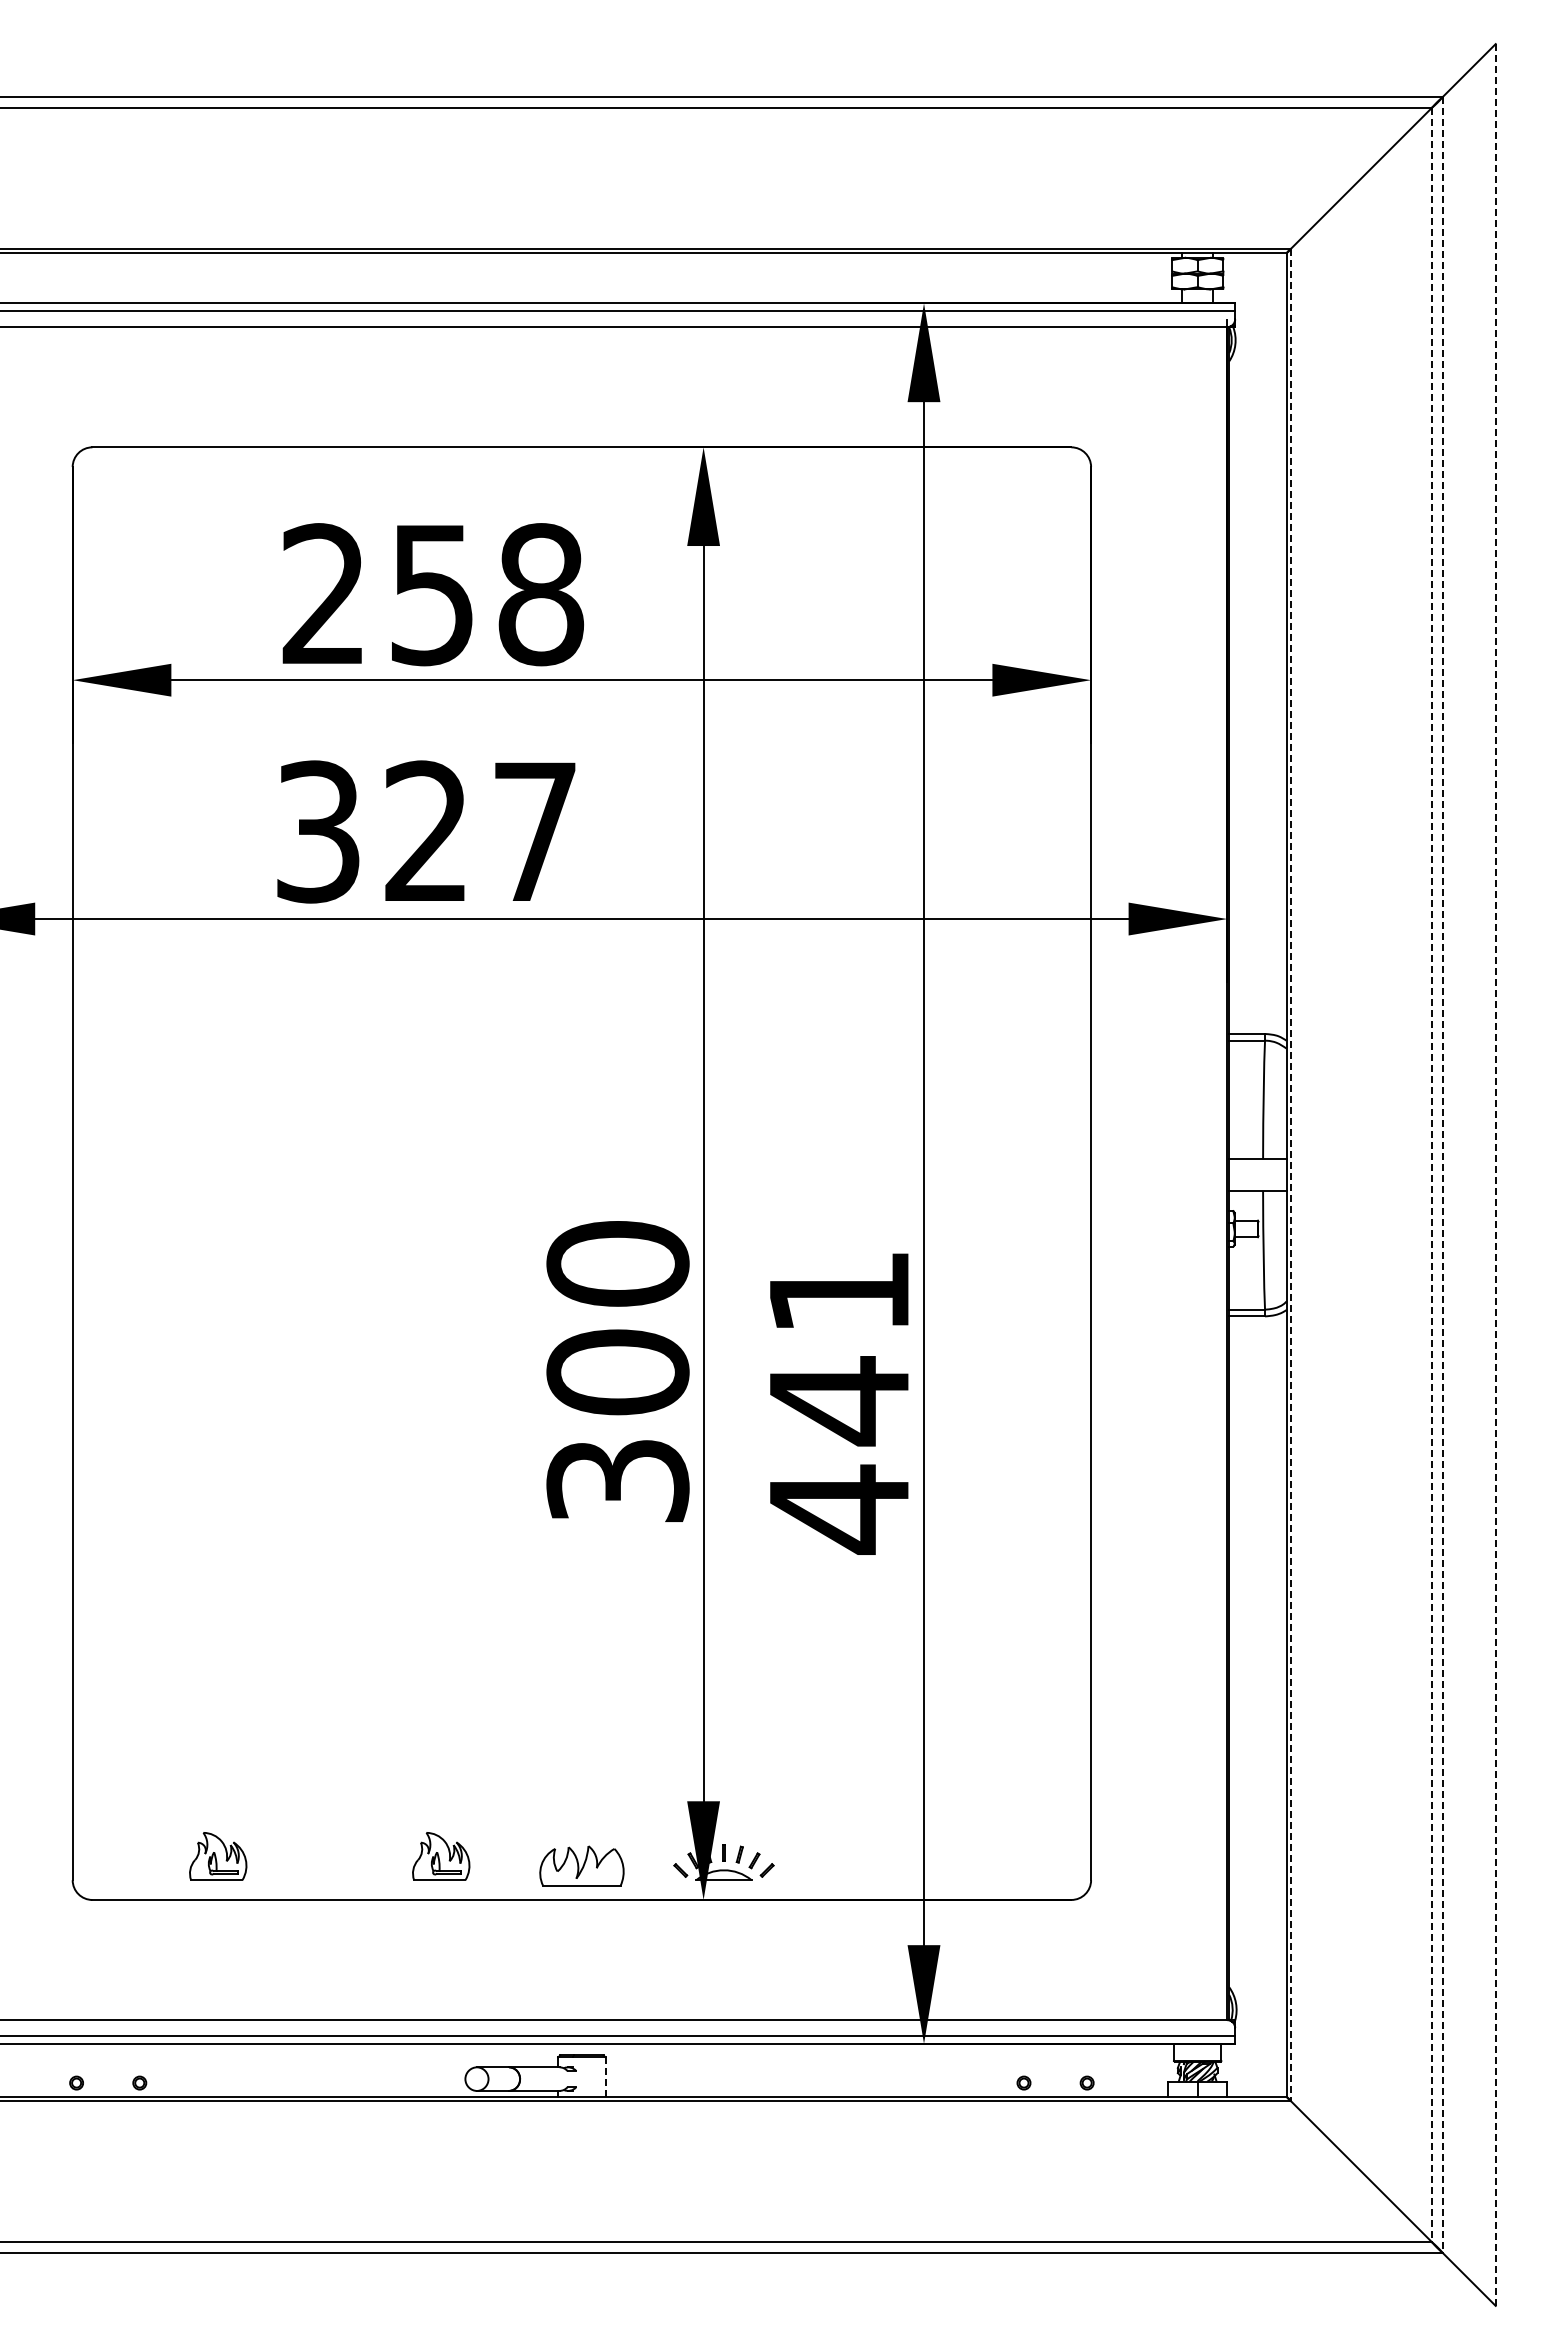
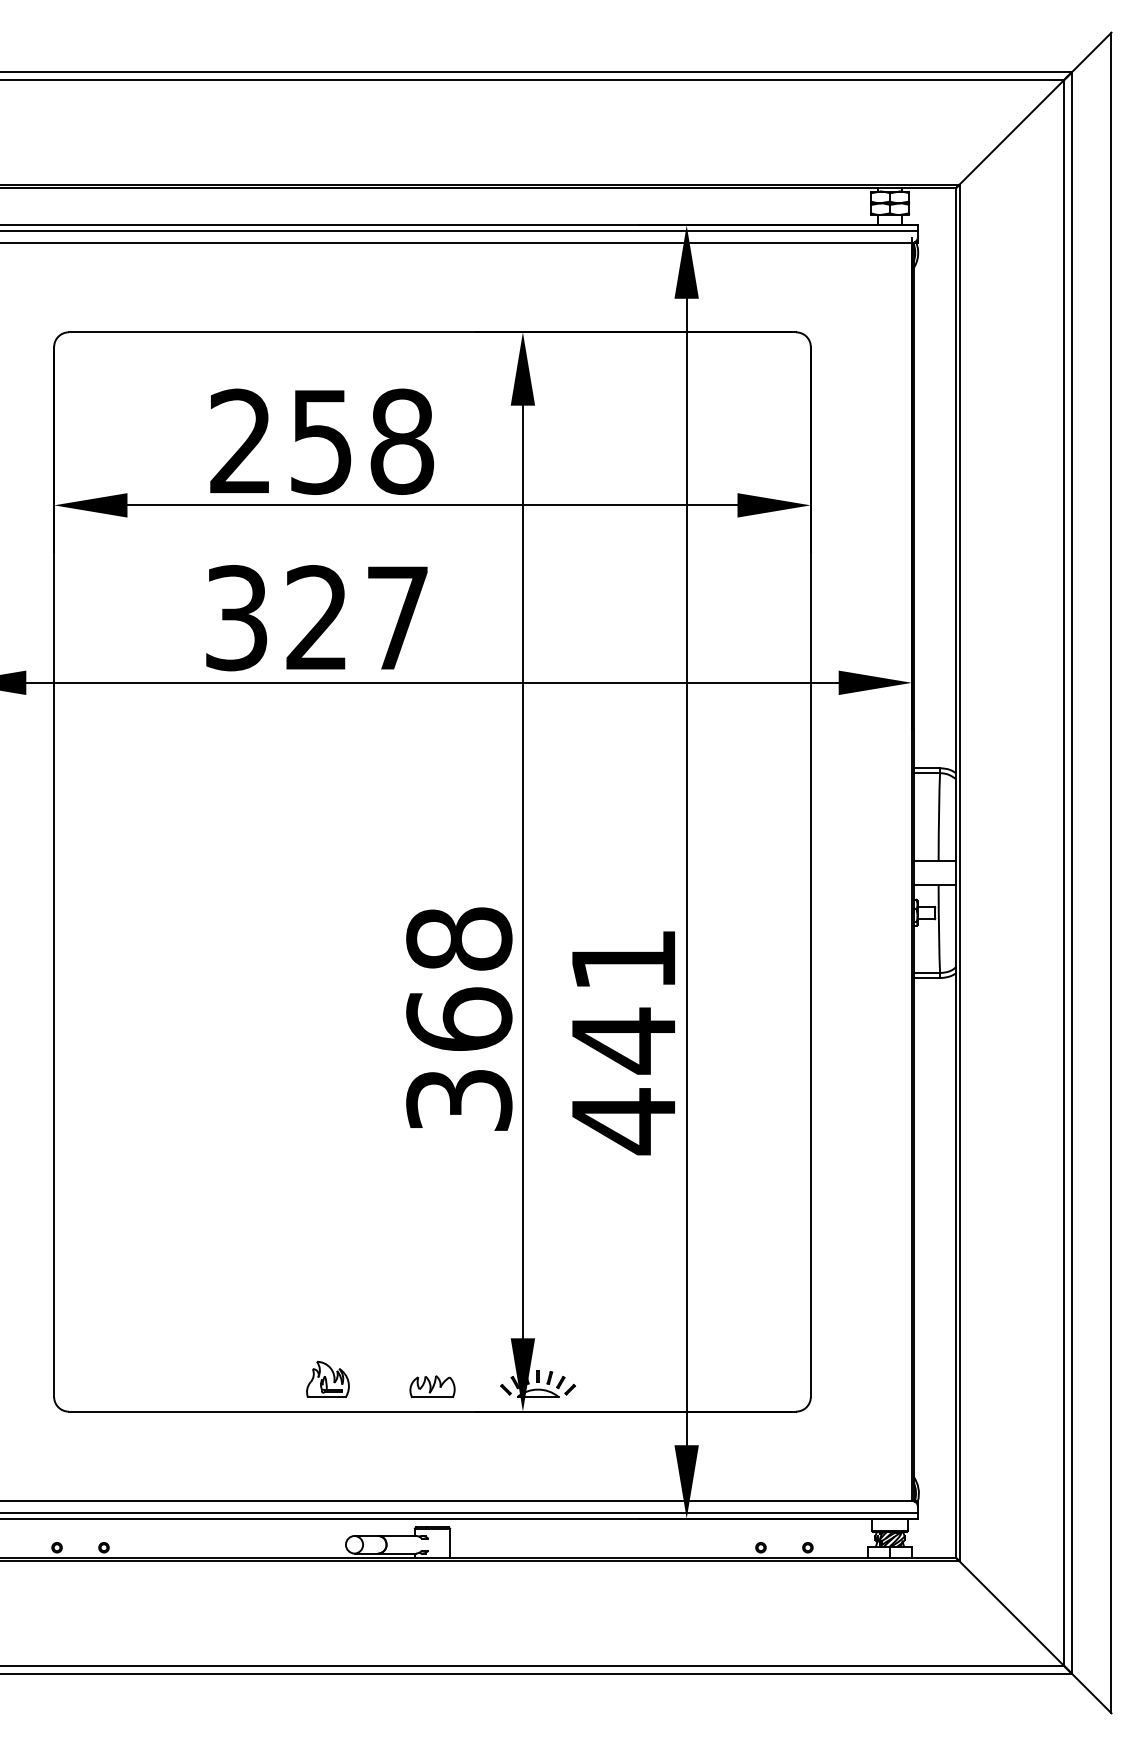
line: (1291, 1175) -> (959, 873), dashed -> solid
line: (1431, 1175) -> (1063, 873), dashed -> solid
line: (1442, 1175) -> (1071, 873), dashed -> solid
line: (1495, 1175) -> (1111, 873), dashed -> solid
text: (617, 1318) -> (458, 979), 300 -> 368
part: (218, 1856) -> (162, 1379), removed
part: (581, 1865) -> (432, 1386), size x0.71
line: (605, 2077) -> (450, 1543), dashed -> solid

